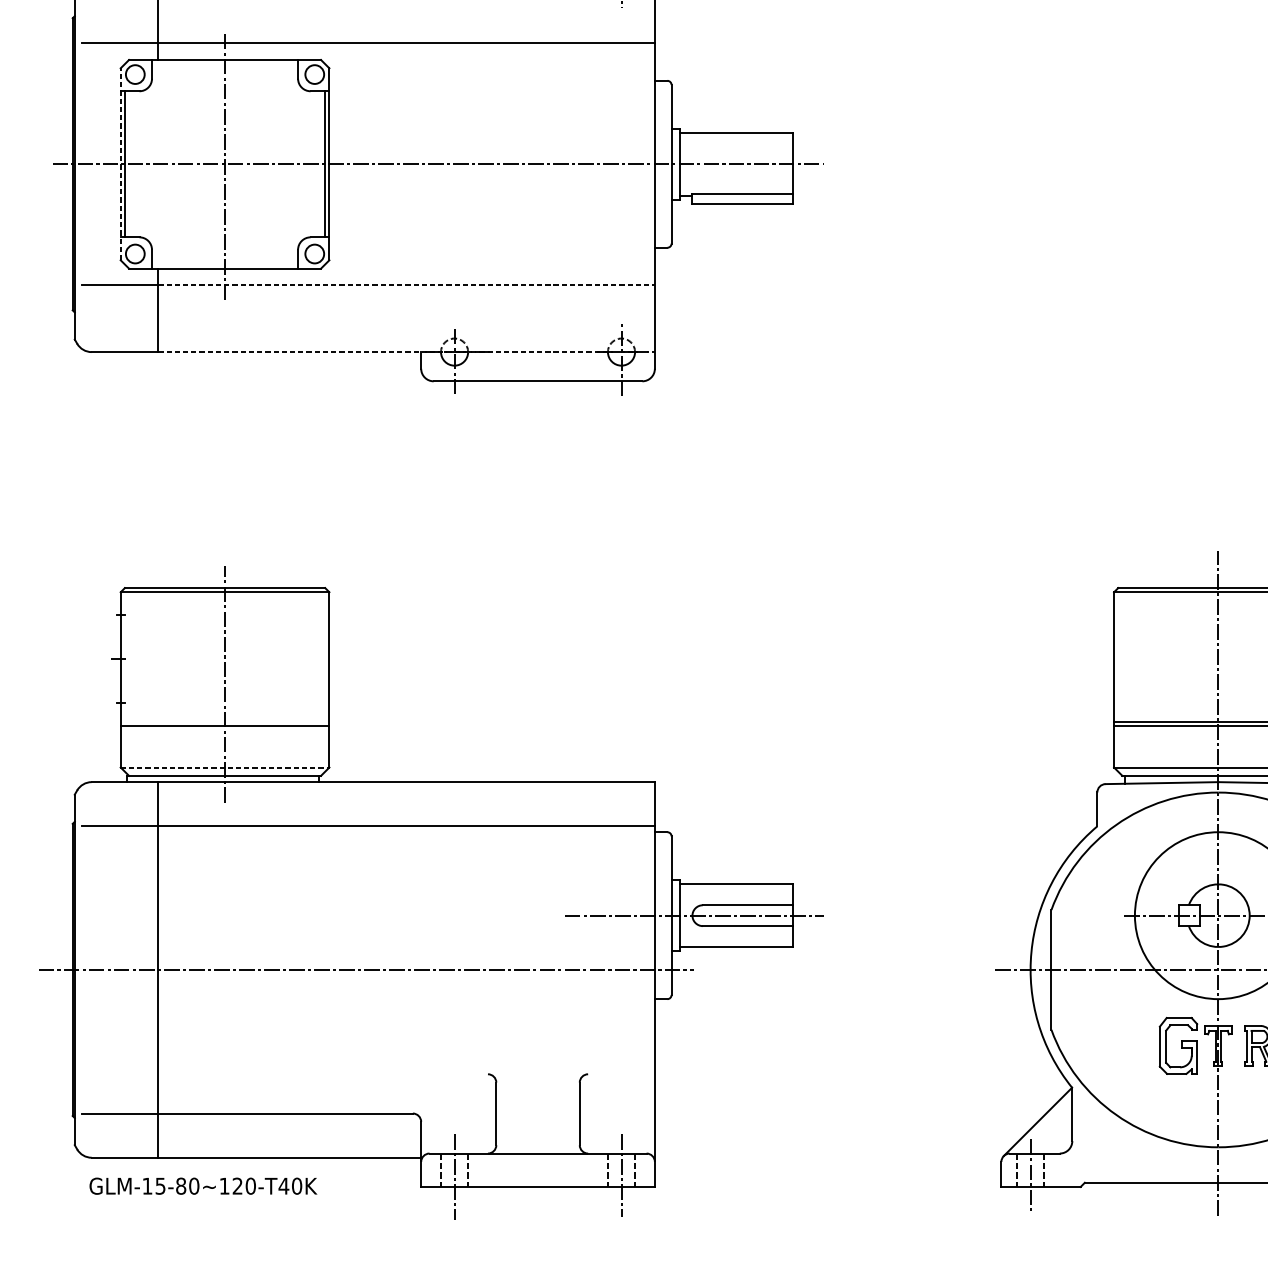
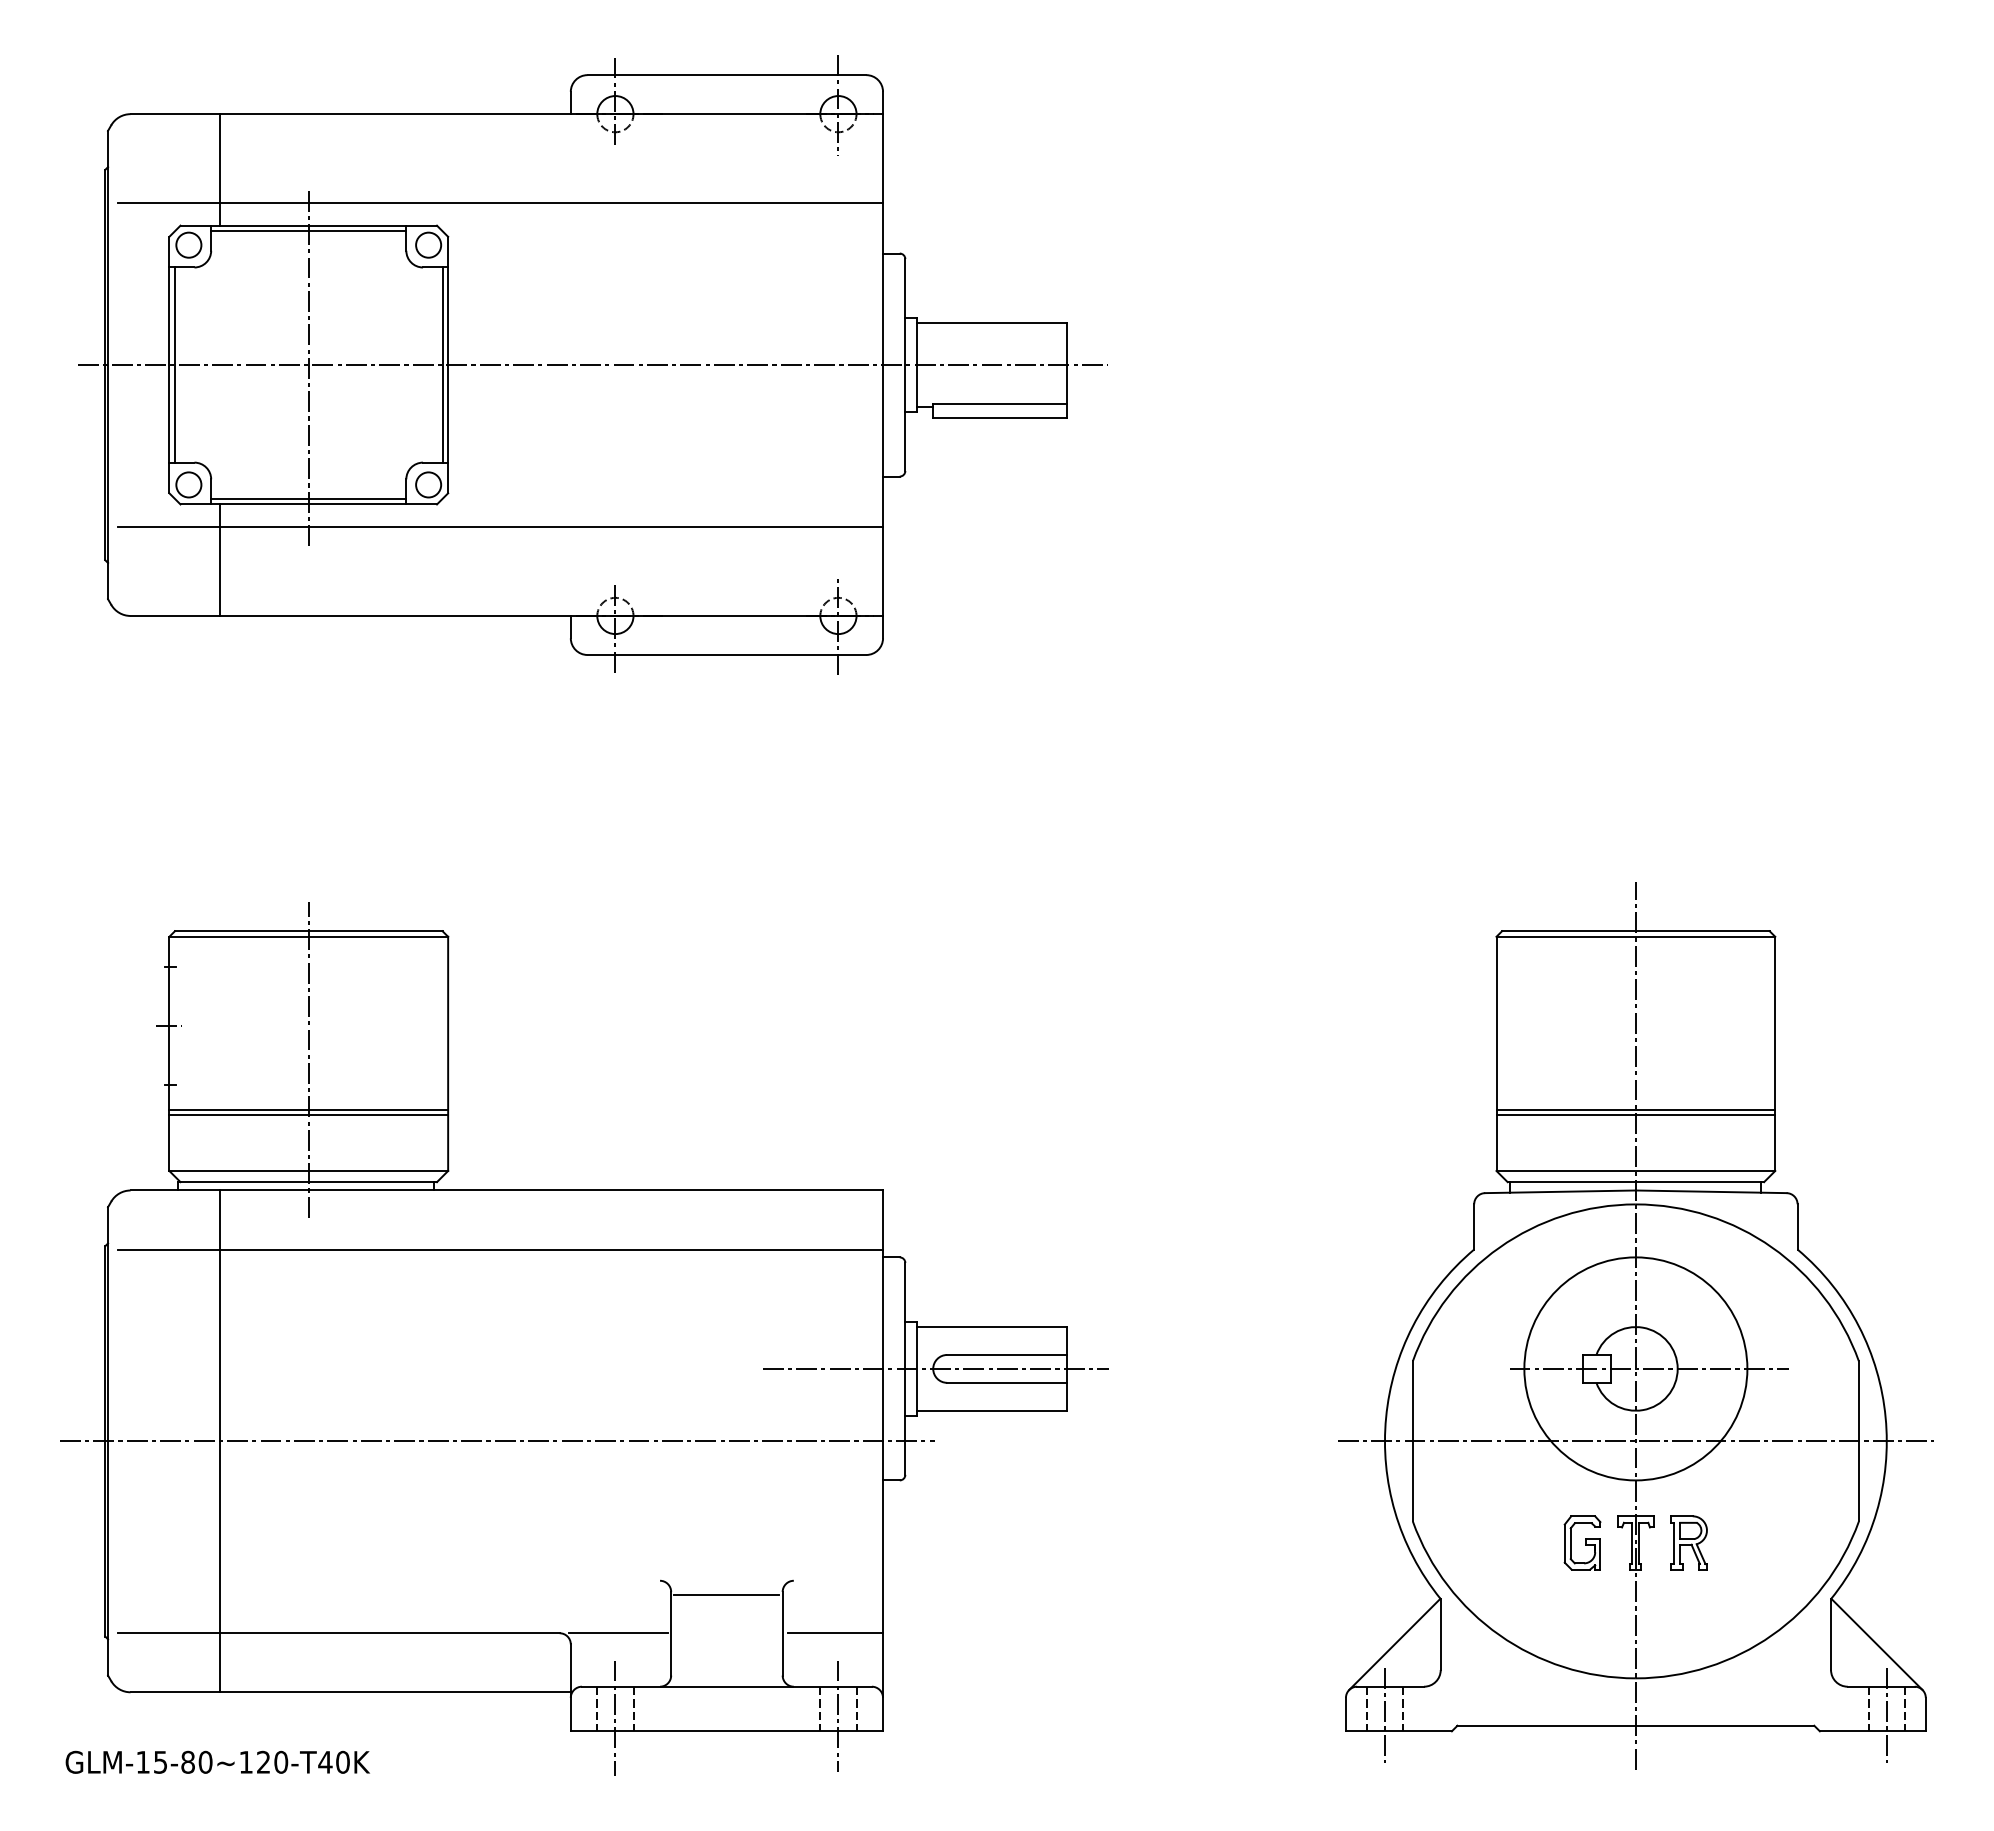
line: (224, 64) -> (308, 231), added
line: (120, 163) -> (169, 364), dashed -> solid
line: (224, 264) -> (308, 498), added
line: (406, 285) -> (551, 526), dashed -> solid
line: (406, 351) -> (551, 615), dashed -> solid
line: (224, 721) -> (308, 1109), added
line: (225, 767) -> (309, 1170), dashed -> solid
part: (1178, 1045) -> (1582, 1542), size x0.71
line: (537, 1085) -> (726, 1595), added
line: (456, 1113) -> (618, 1633), added
line: (619, 1113) -> (835, 1633), added
text: (203, 1185) -> (217, 1761), moved

